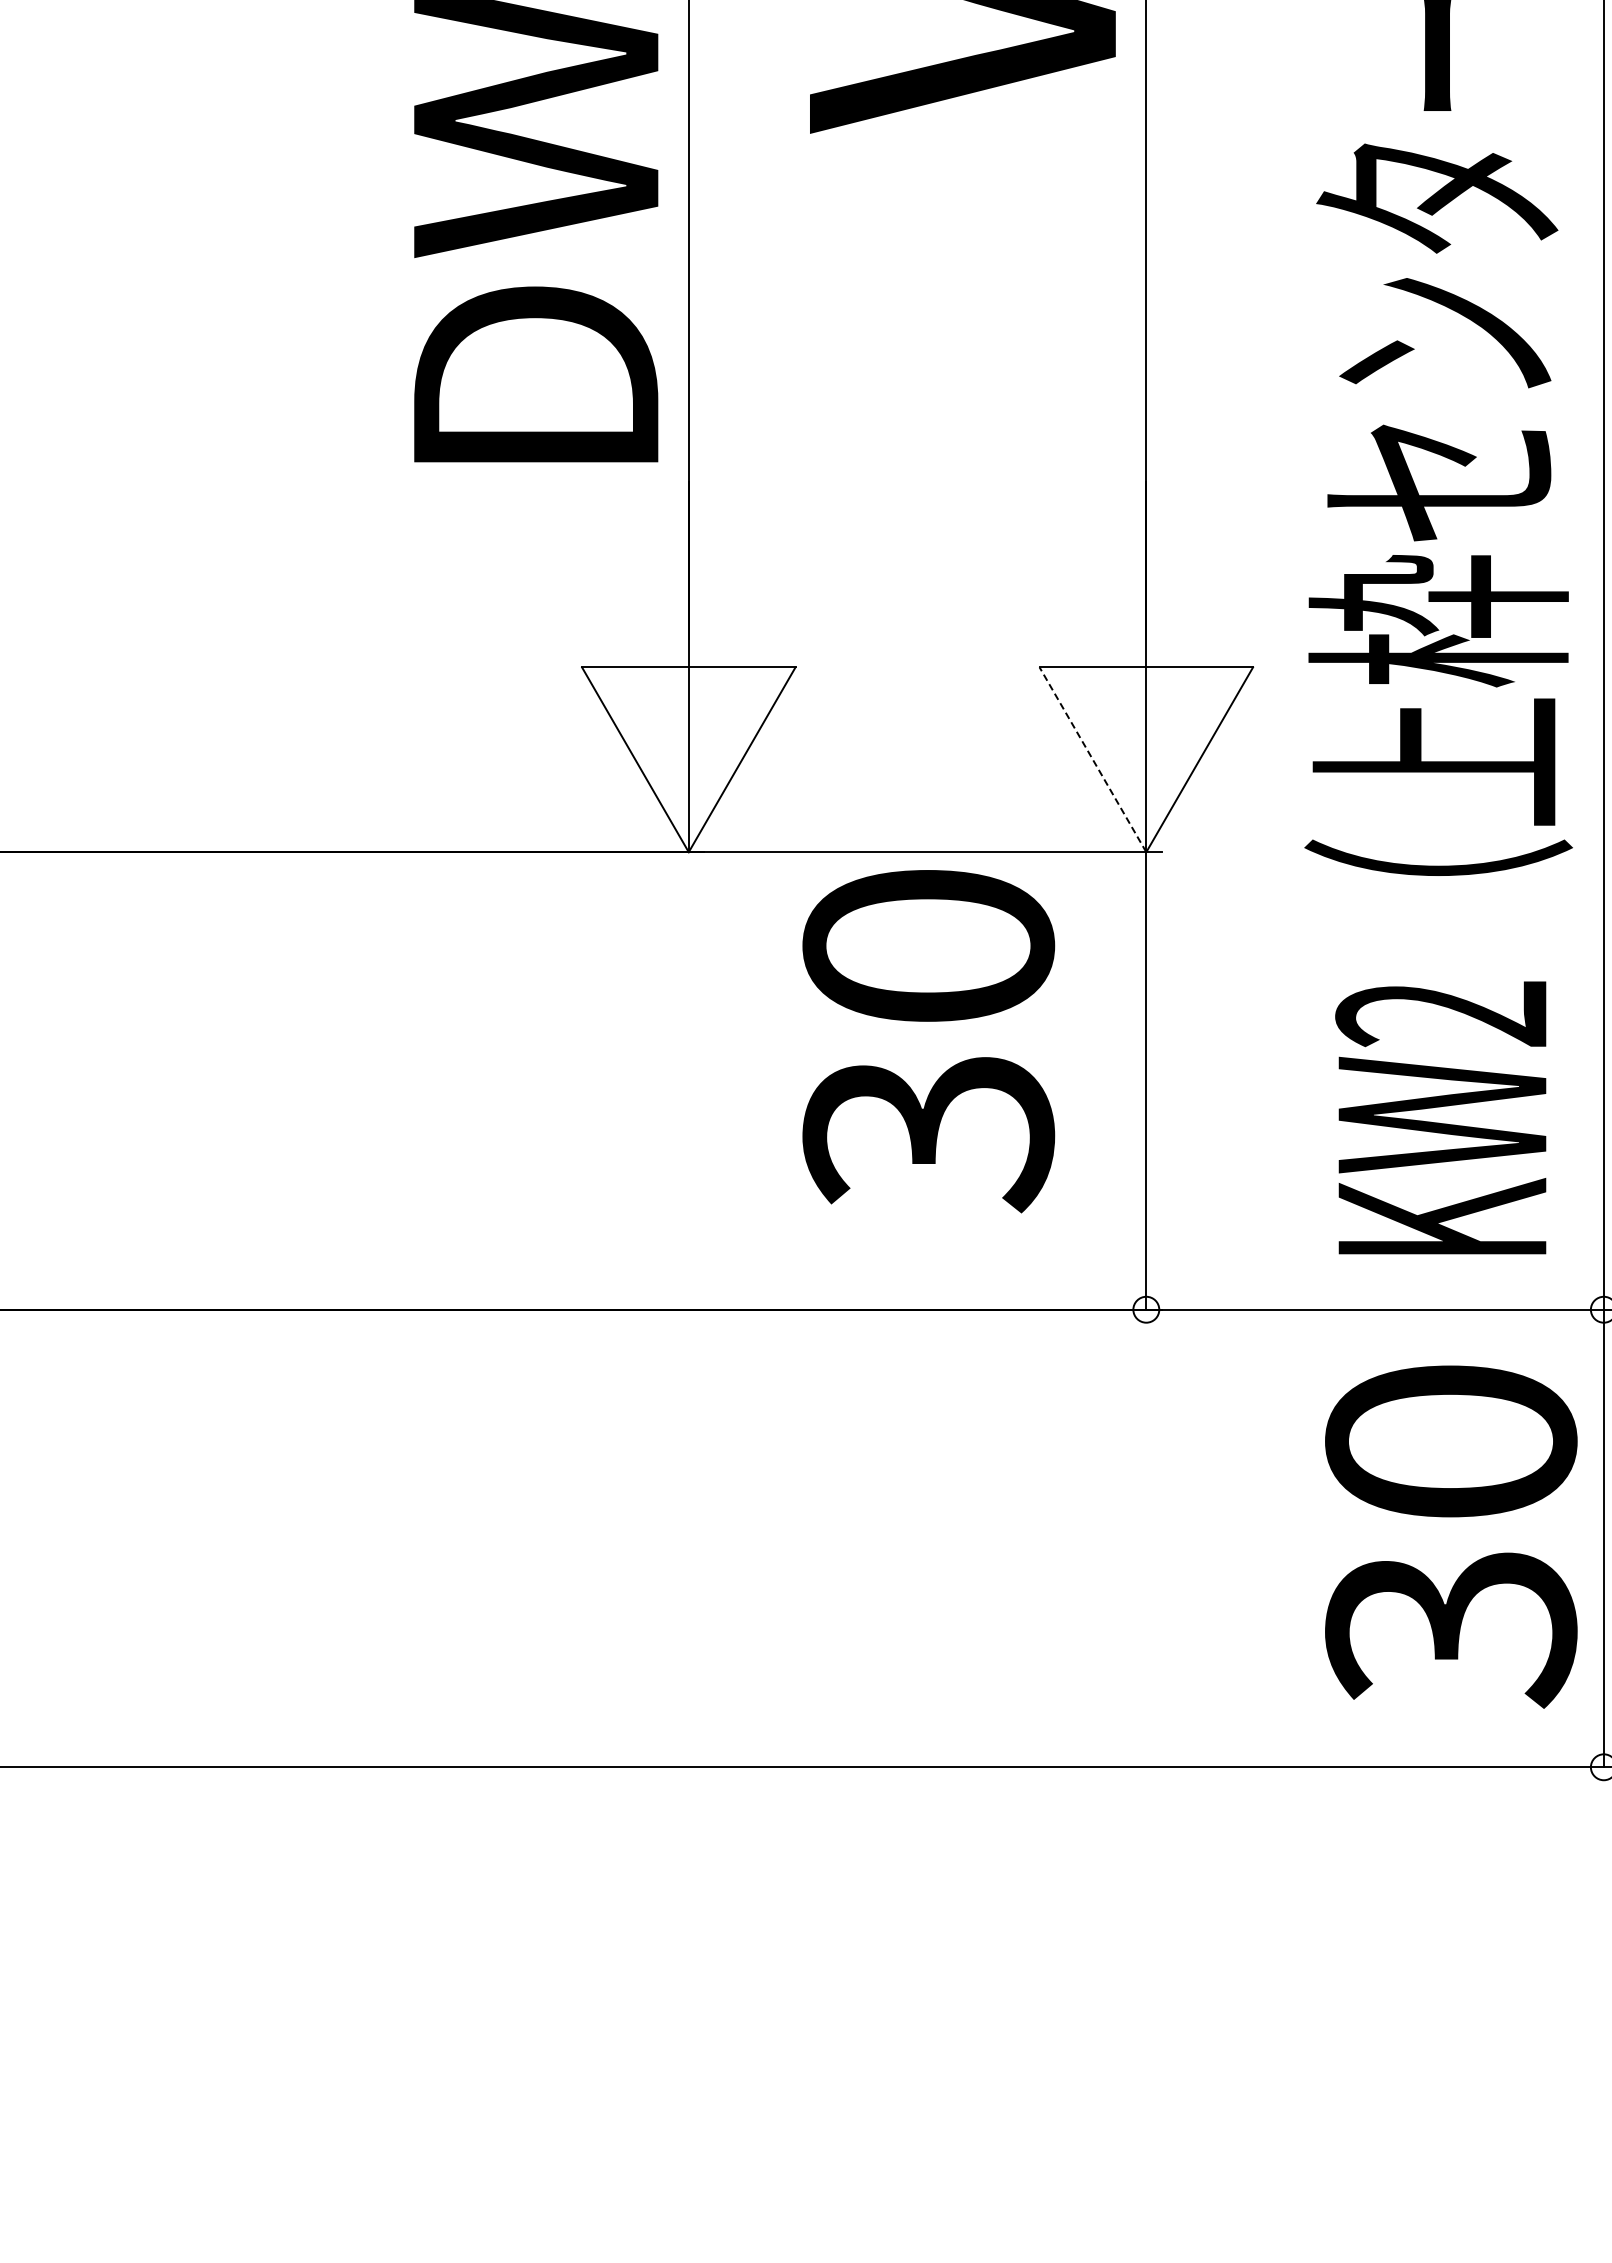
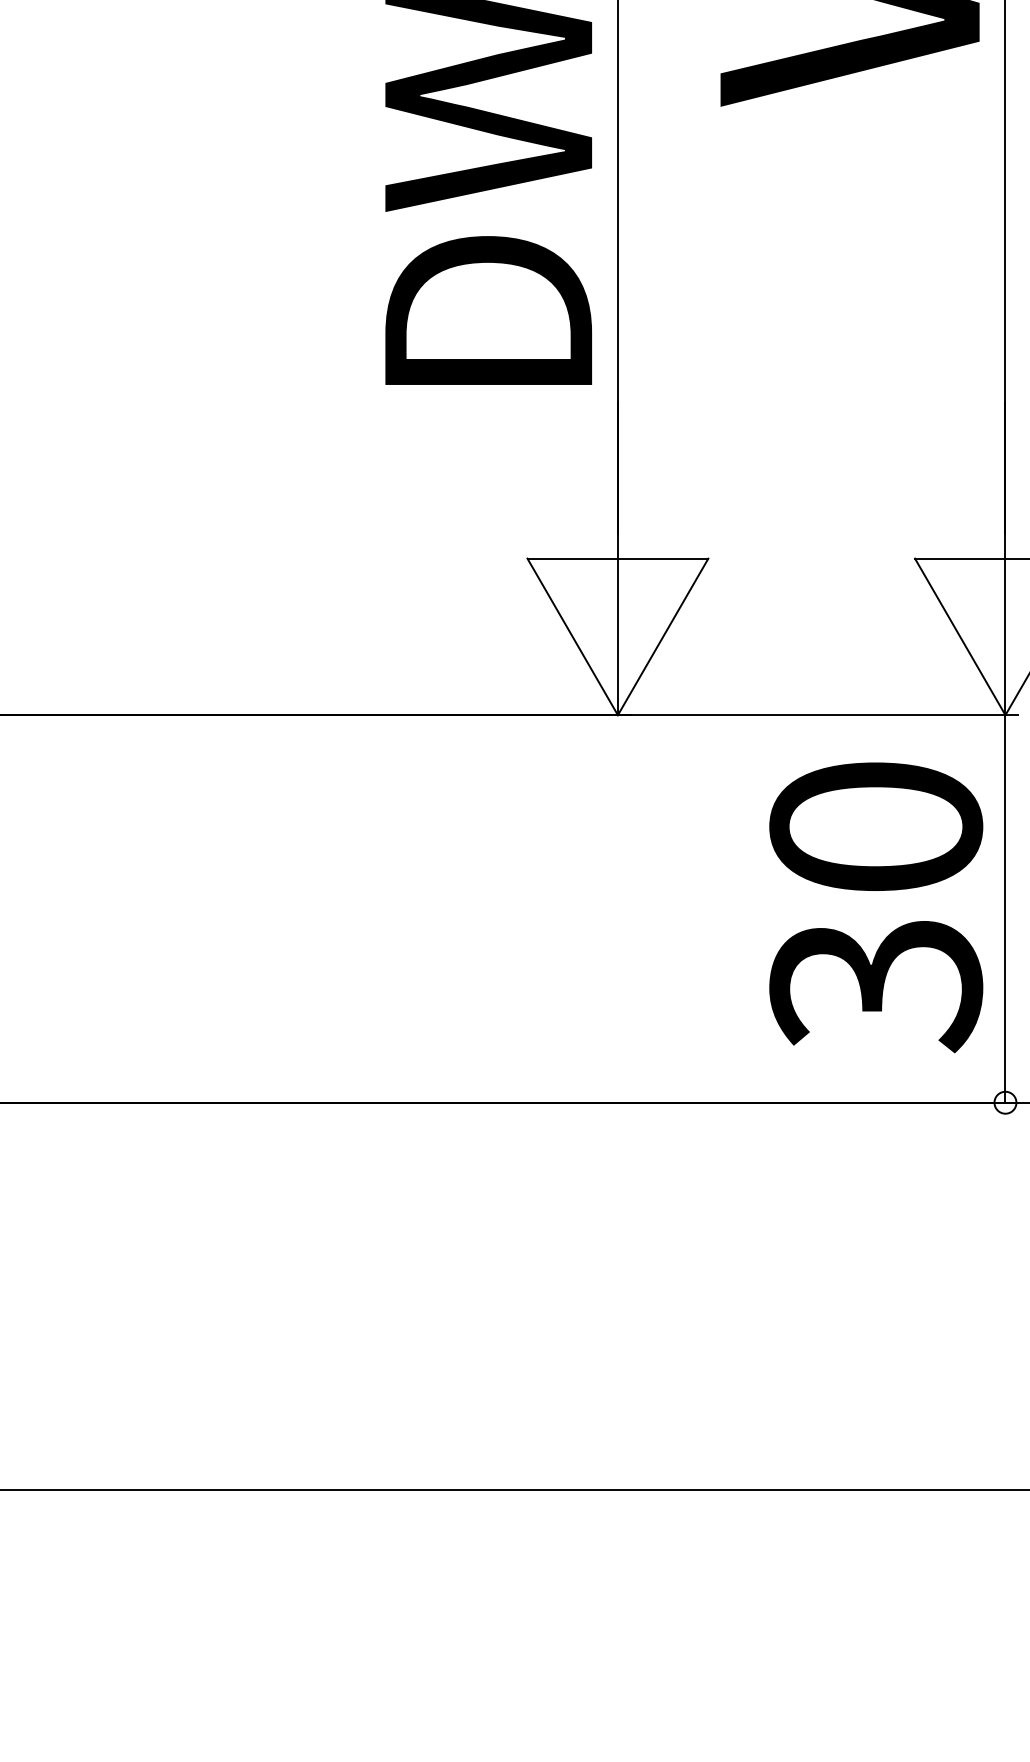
line: (1092, 759) -> (959, 636), dashed -> solid
text: (928, 1041) -> (876, 907), moved

